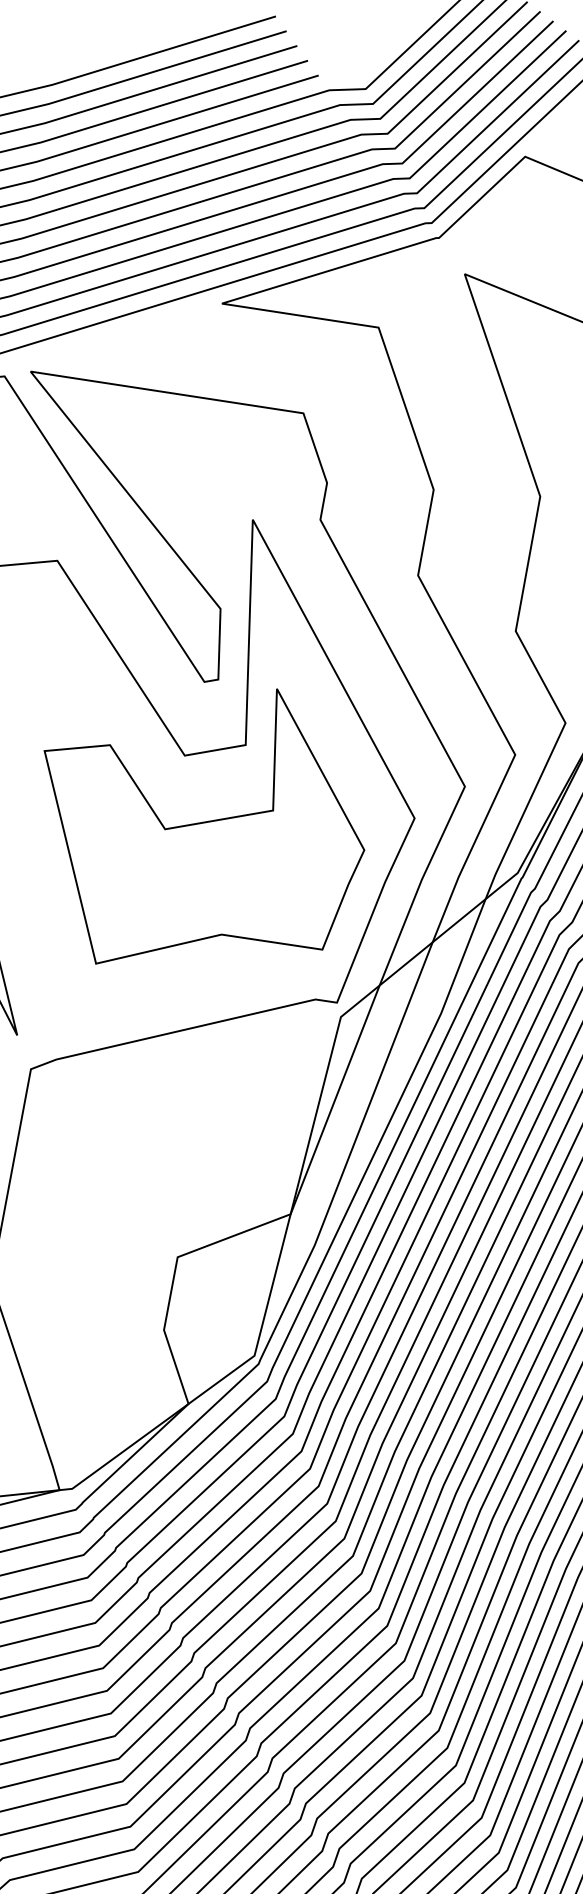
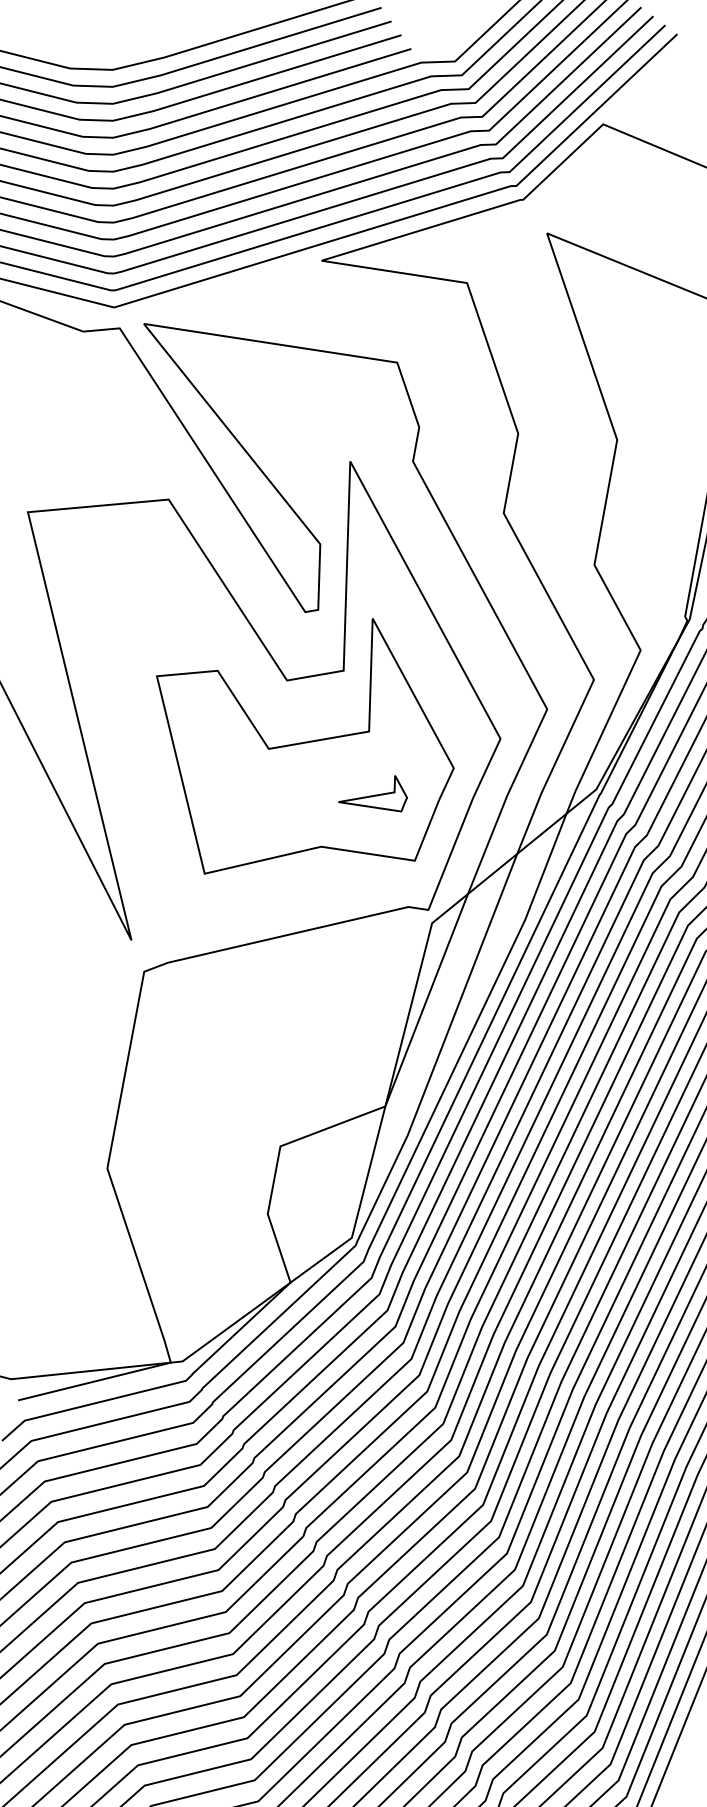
part: (276, 877) -> (372, 793), added

